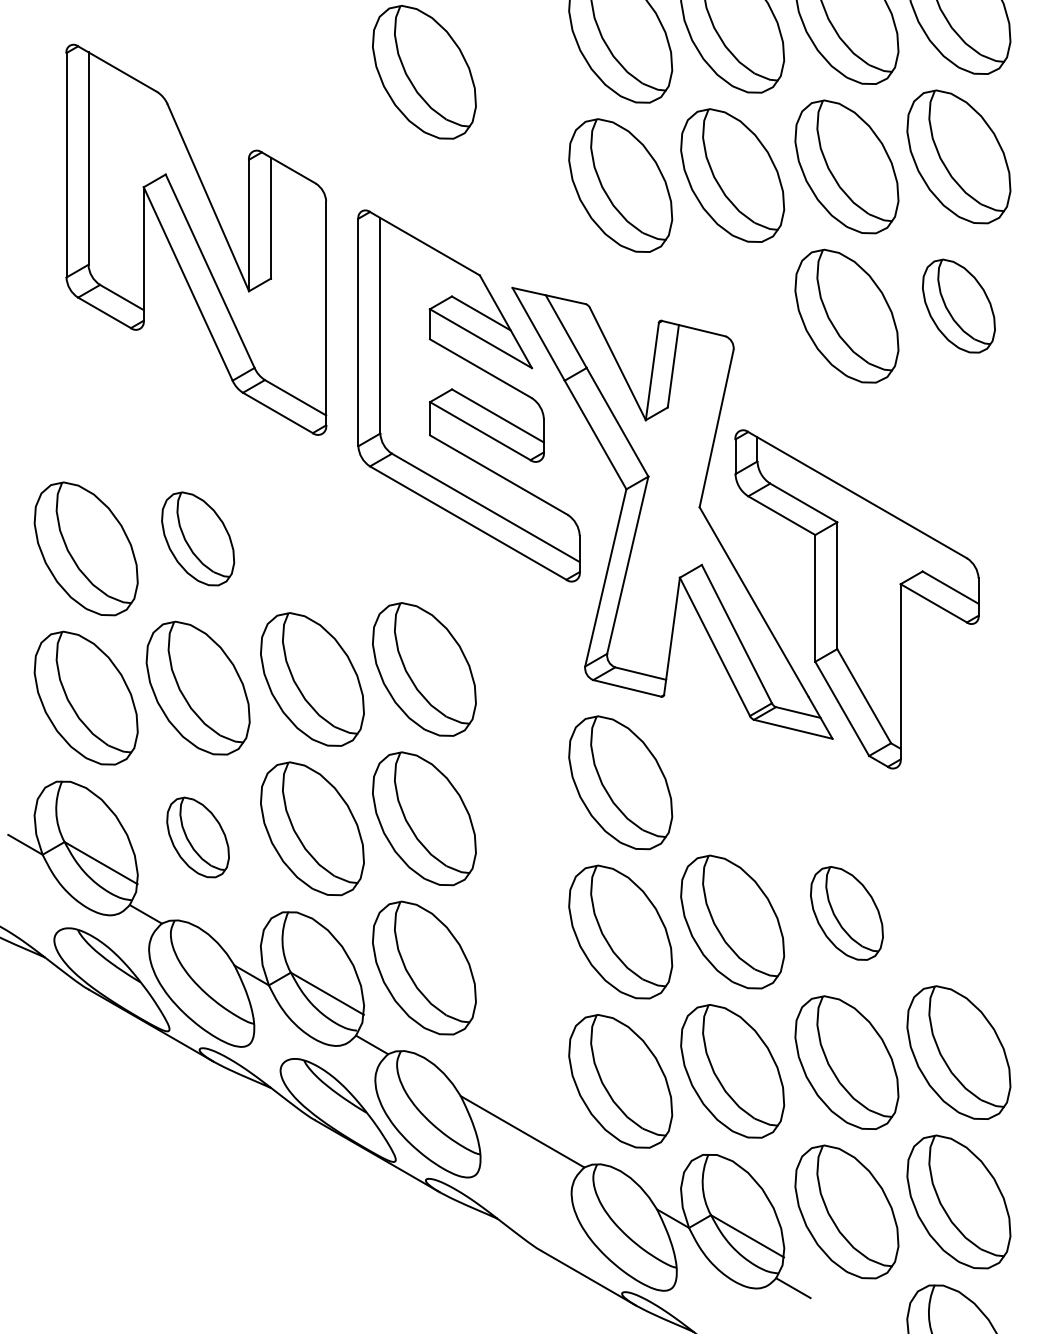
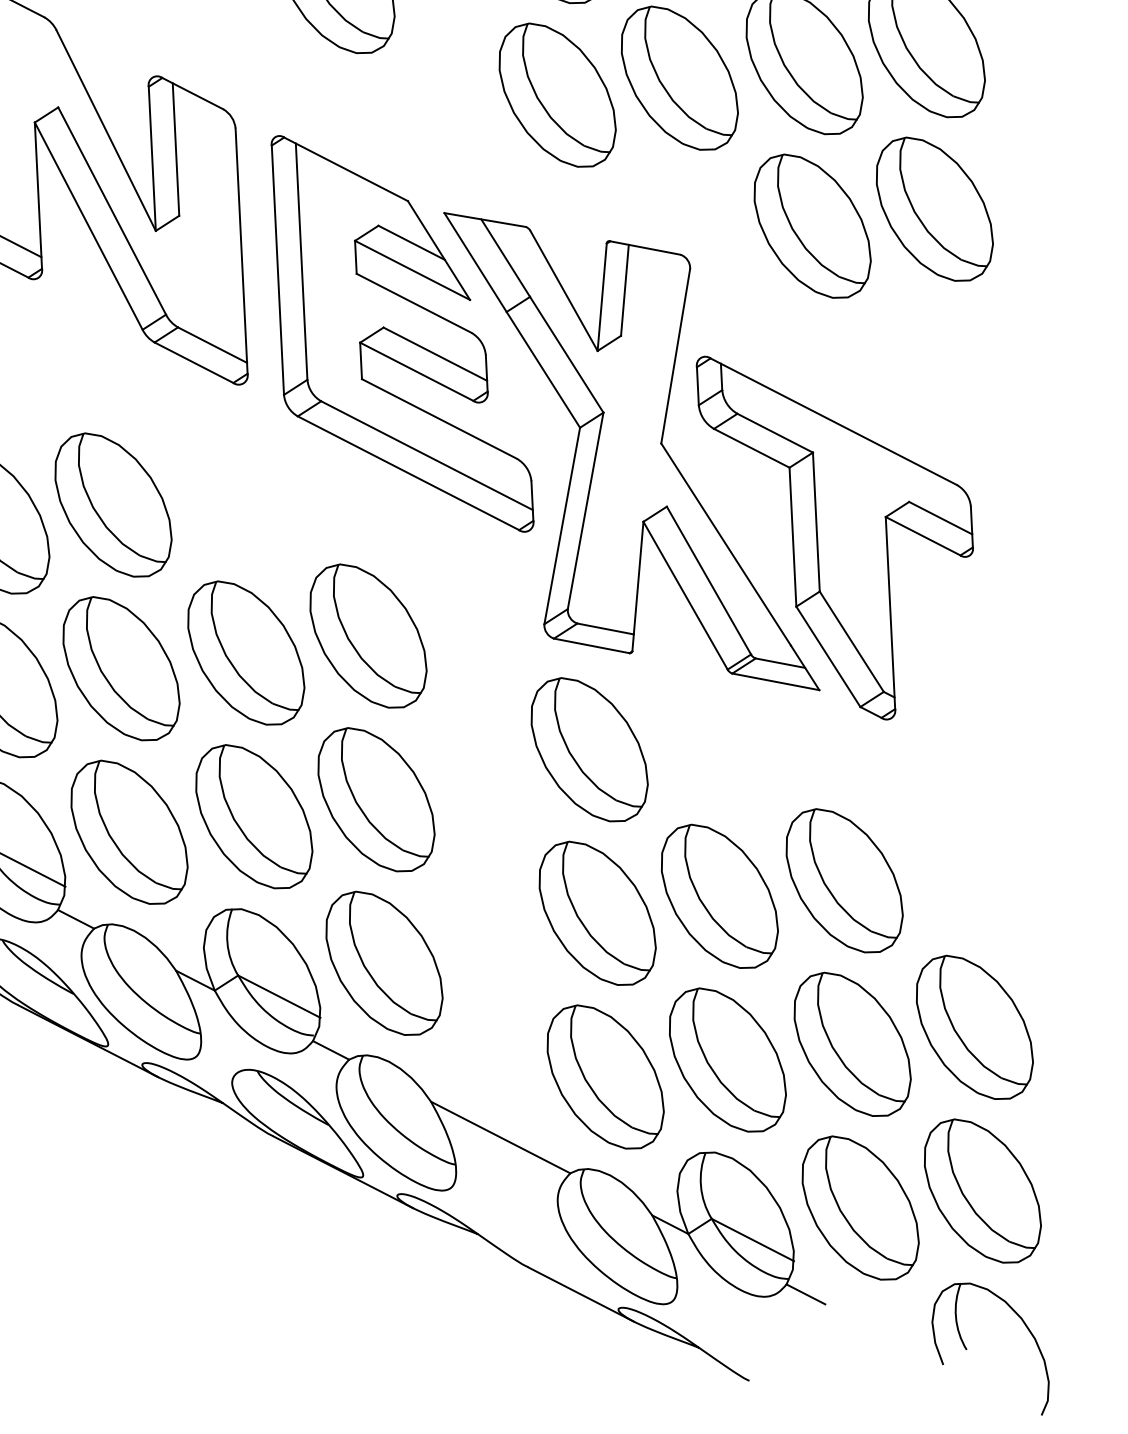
part: (958, 305) -> (934, 208), size x1.43
part: (197, 538) -> (112, 504), size x1.43
part: (197, 837) -> (128, 832), size x1.67
part: (846, 913) -> (844, 880), size x1.43

